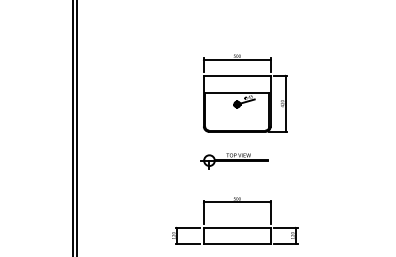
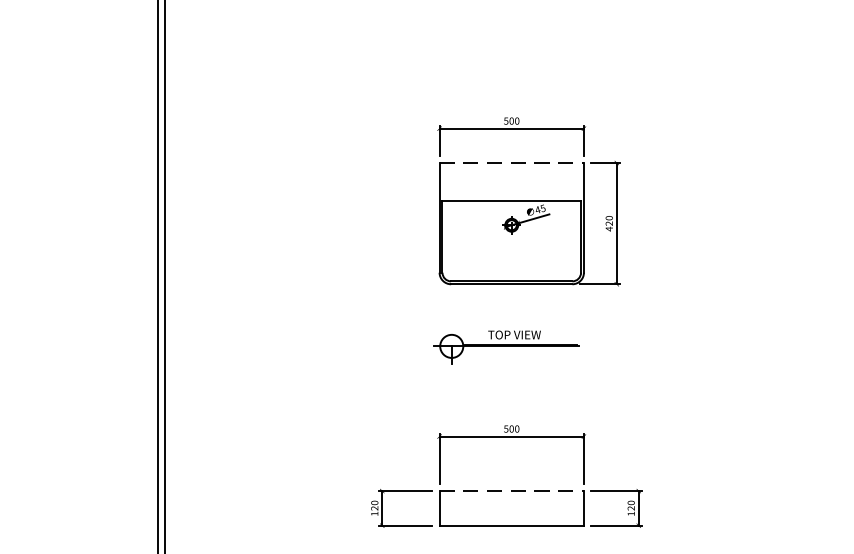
line: (237, 75) -> (512, 162), solid -> dashed
line: (237, 227) -> (512, 490), solid -> dashed

